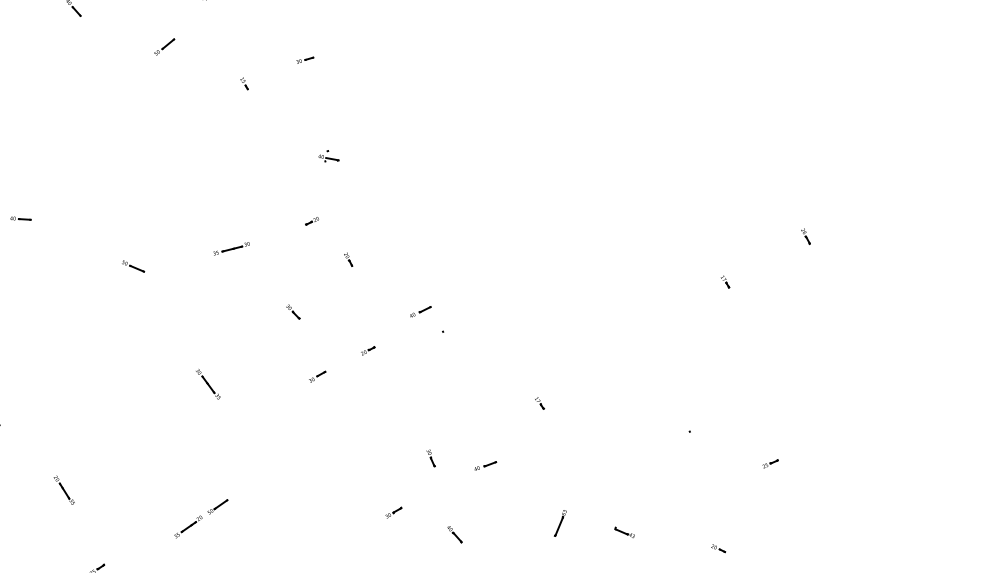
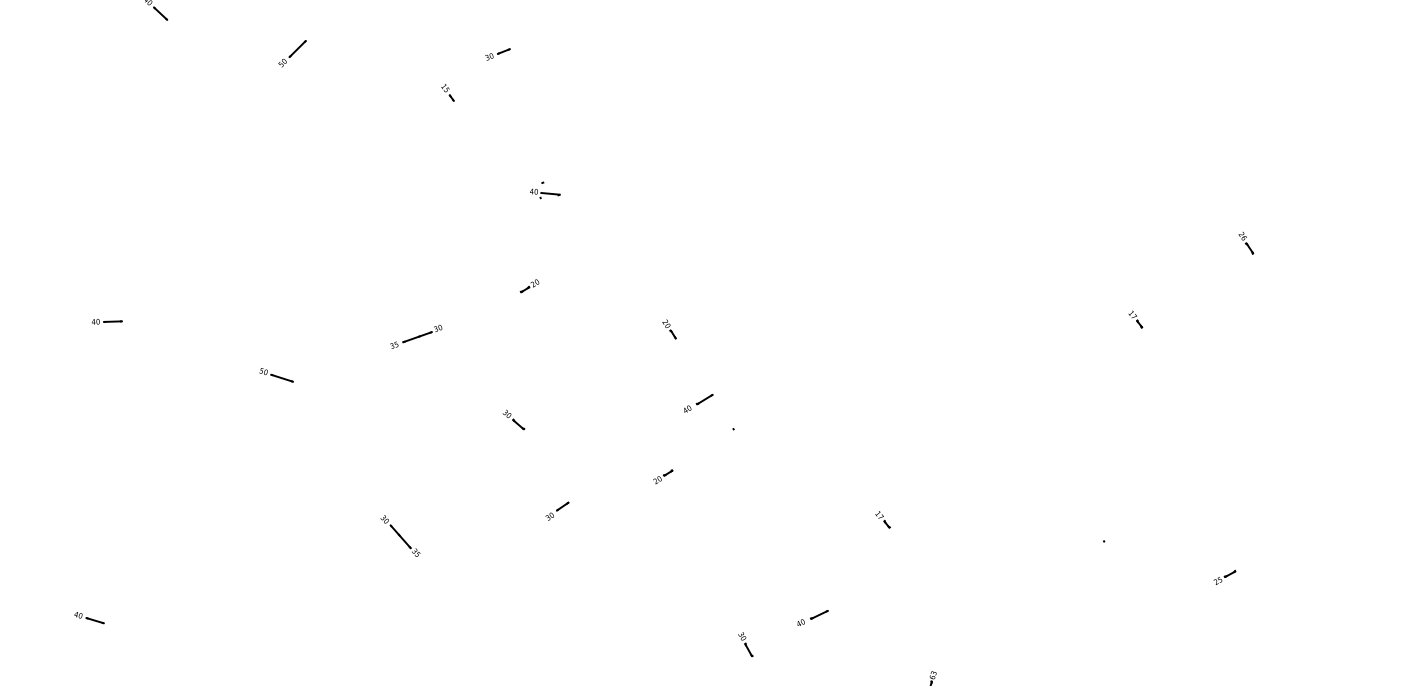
part: (244, 83) -> (448, 92), moved
part: (348, 259) -> (669, 329), moved
part: (368, 350) -> (663, 476), moved
part: (430, 458) -> (745, 645), moved

